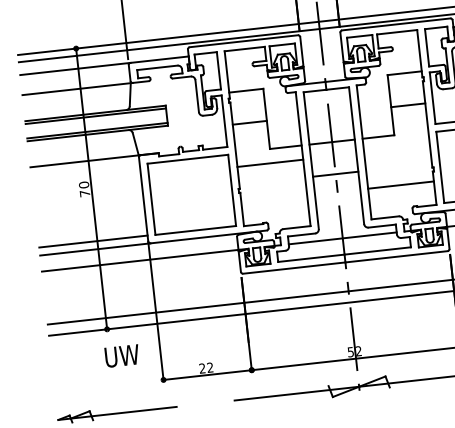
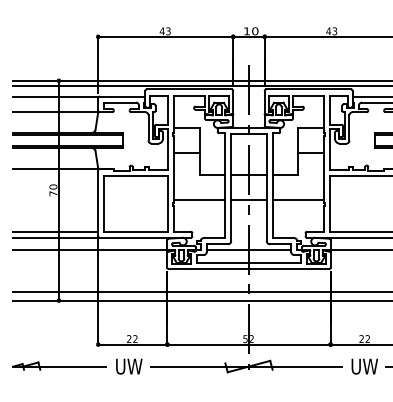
line: (270, 163) -> (199, 200), moved
line: (400, 185) -> (298, 200), moved
text: (122, 355) -> (129, 366), moved

